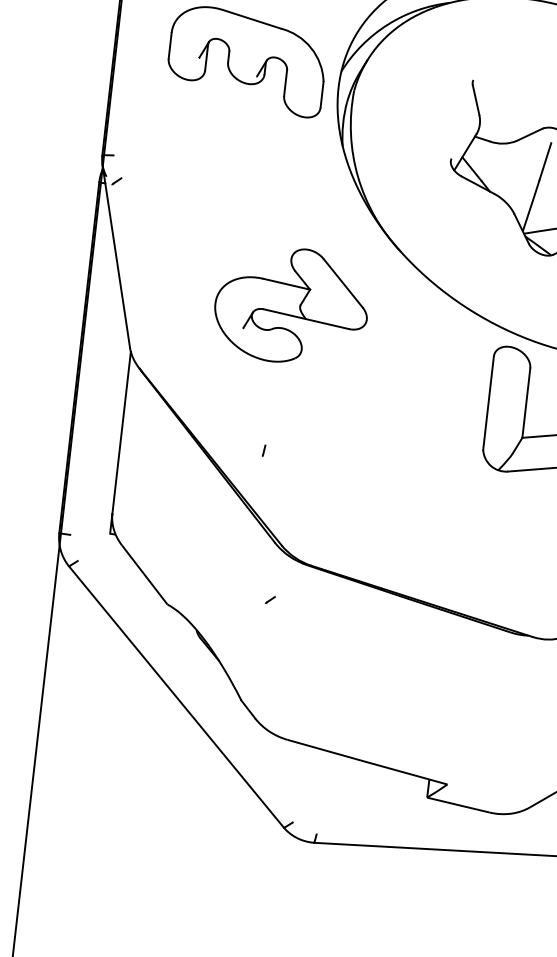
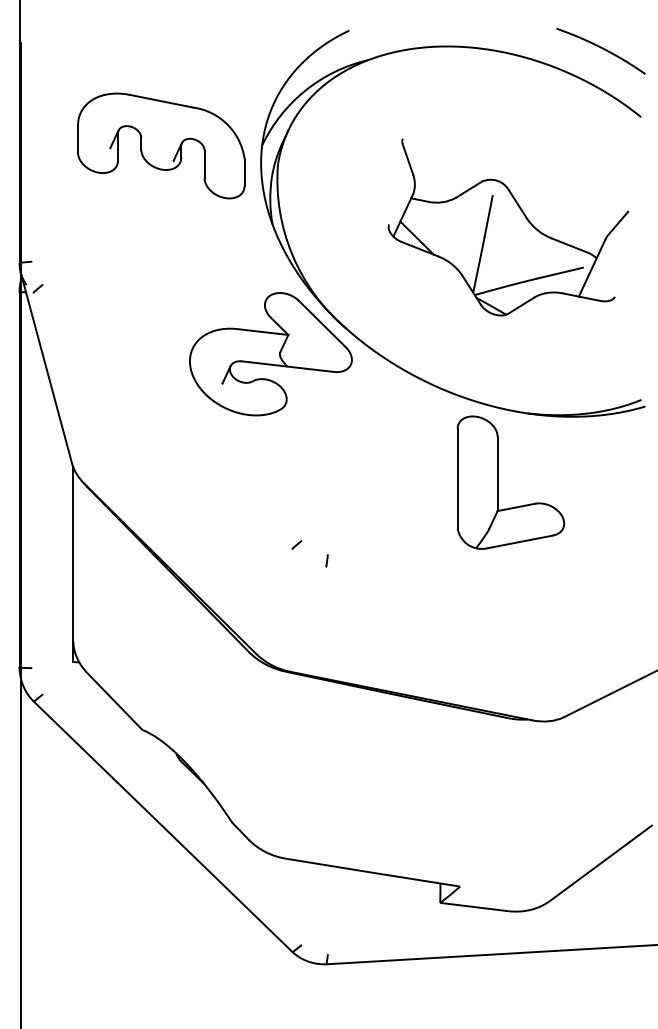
part: (291, 305) -> (270, 354), moved
line: (263, 450) -> (326, 560), moved
line: (270, 599) -> (296, 544), moved

